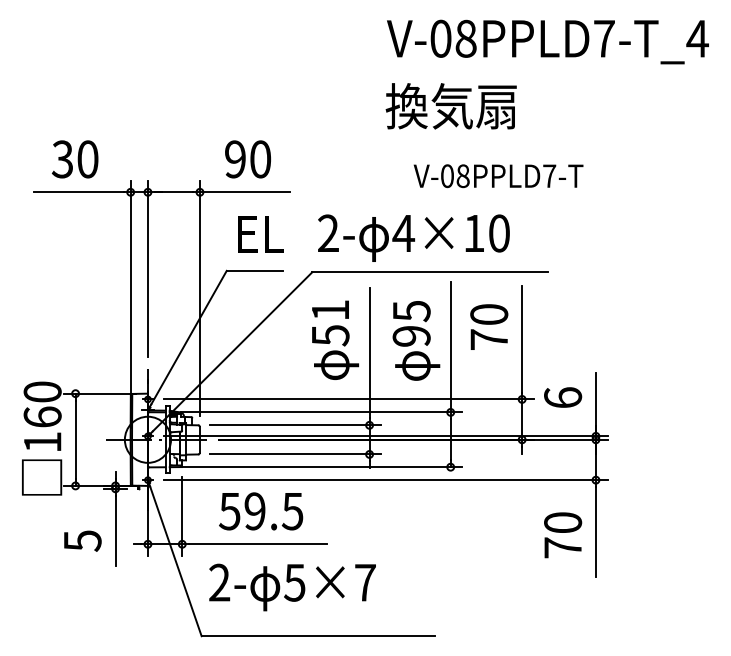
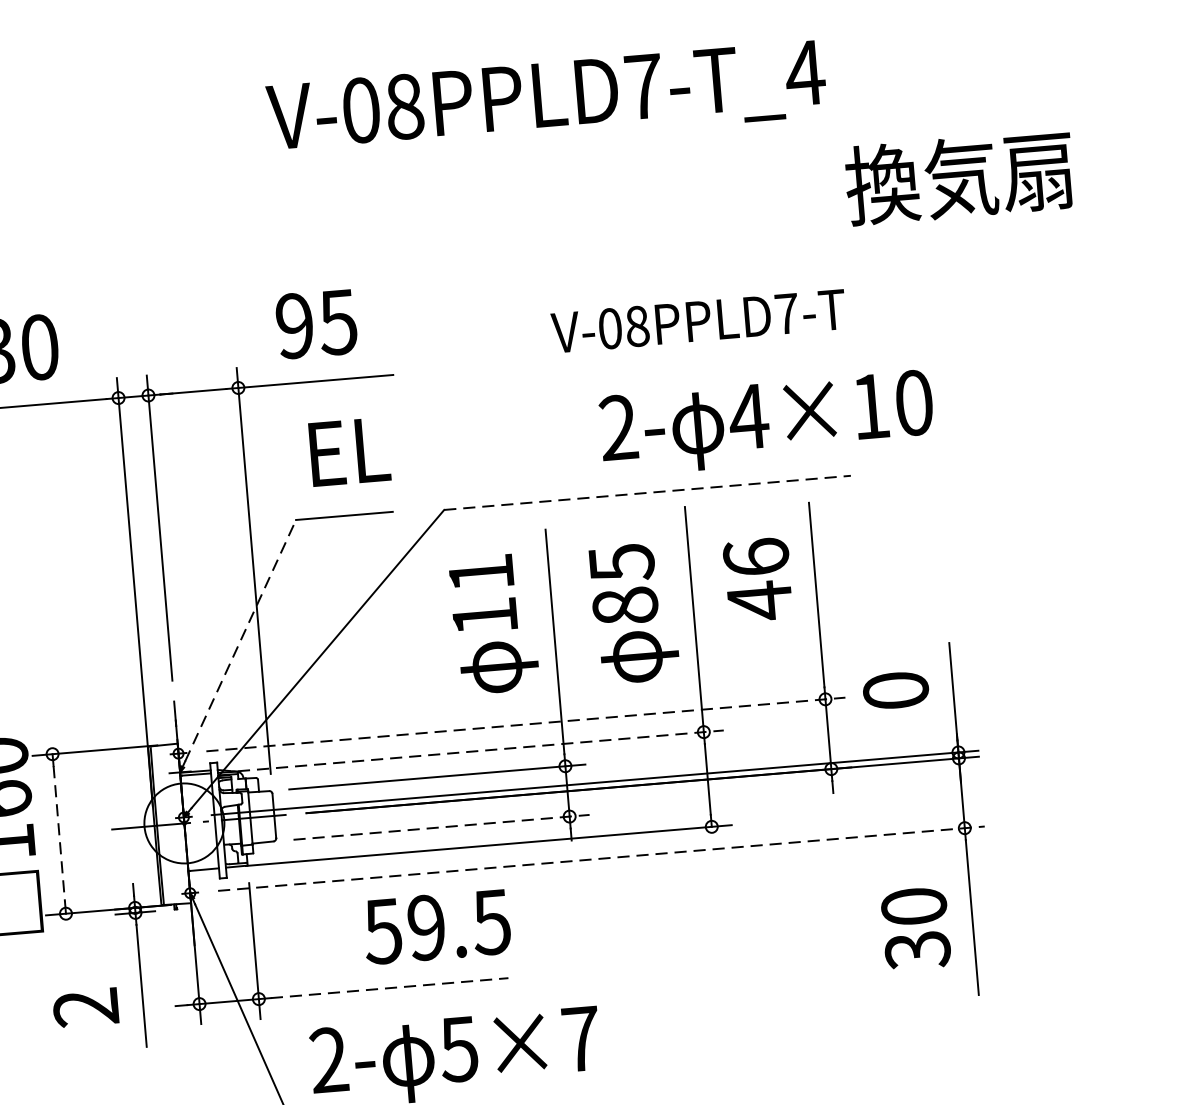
text: (547, 41) -> (545, 99), moved
text: (450, 106) -> (958, 178), moved
text: (260, 159) -> (338, 322), 90 -> 95
text: (498, 176) -> (698, 321), moved
text: (413, 237) -> (766, 422), moved
line: (429, 272) -> (646, 493), solid -> dashed
text: (489, 327) -> (758, 579), 70 -> 46
text: (330, 335) -> (484, 616), 51 -> 11
text: (411, 335) -> (624, 604), 95 -> 85
line: (189, 337) -> (241, 640), solid -> dashed
text: (563, 397) -> (896, 689), 6 -> 0
line: (348, 399) -> (525, 724), solid -> dashed
line: (321, 412) -> (480, 751), solid -> dashed
line: (75, 440) -> (59, 835), solid -> dashed
line: (295, 454) -> (441, 827), solid -> dashed
line: (385, 480) -> (601, 859), solid -> dashed
text: (261, 511) -> (437, 926), moved
text: (82, 540) -> (85, 1007), 5 -> 2
line: (257, 544) -> (388, 988), solid -> dashed
text: (563, 547) -> (918, 949), 70 -> 30

